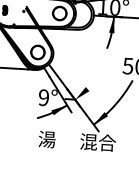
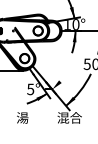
text: (43, 97) -> (30, 89), 9° -> 5°
text: (46, 138) -> (22, 117), moved

